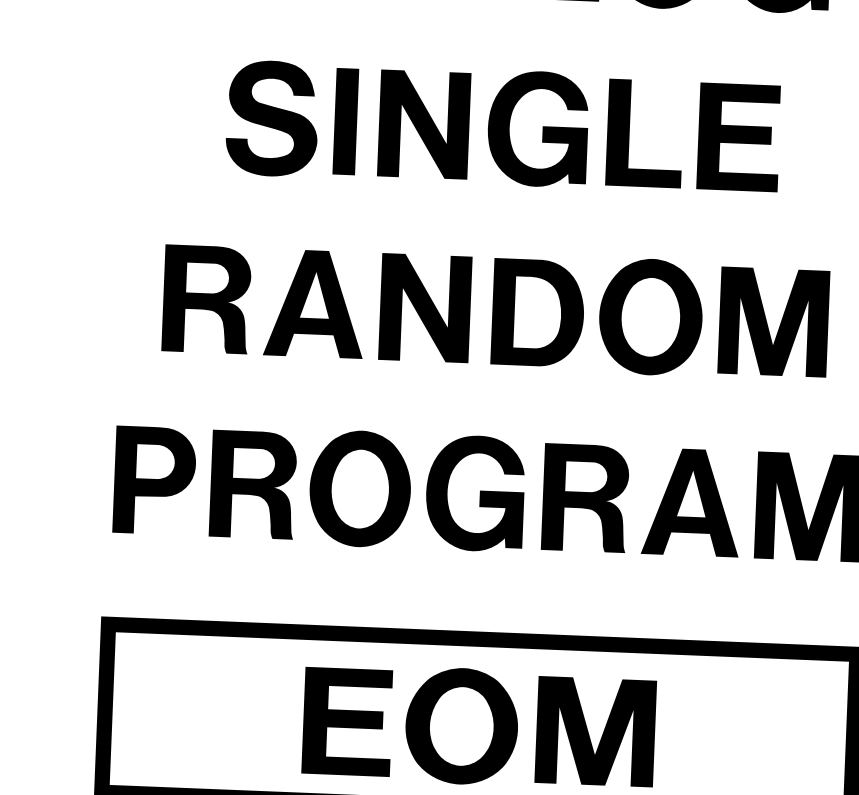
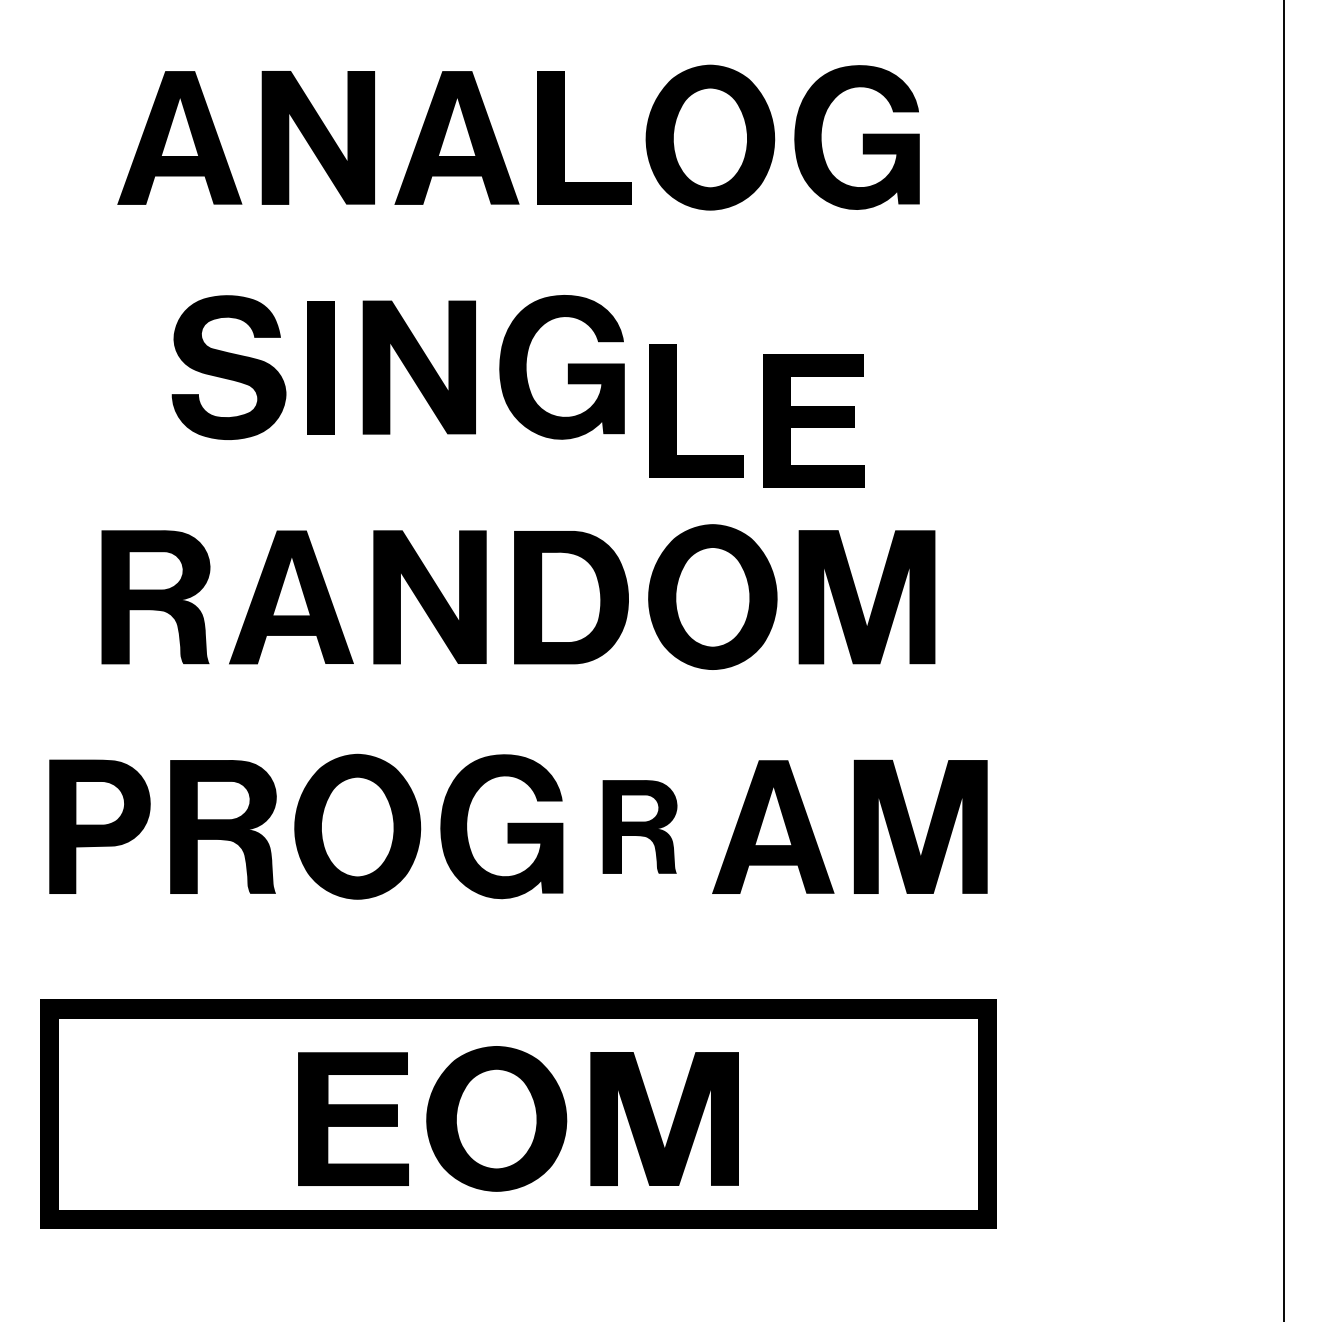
part: (629, 132) -> (676, 410), moved
part: (738, 137) -> (813, 420), moved
part: (585, 497) -> (639, 826), size x0.7

